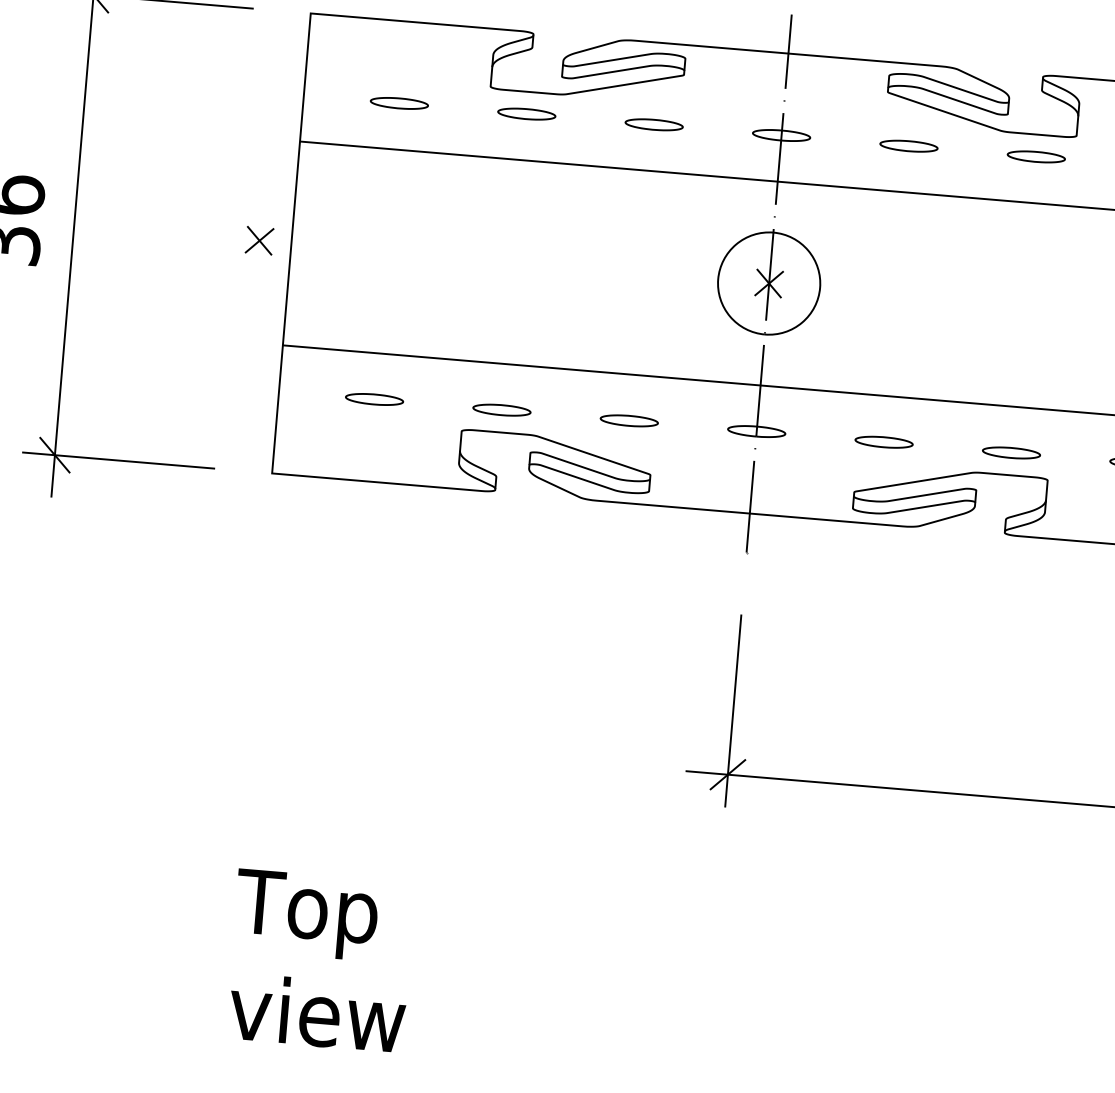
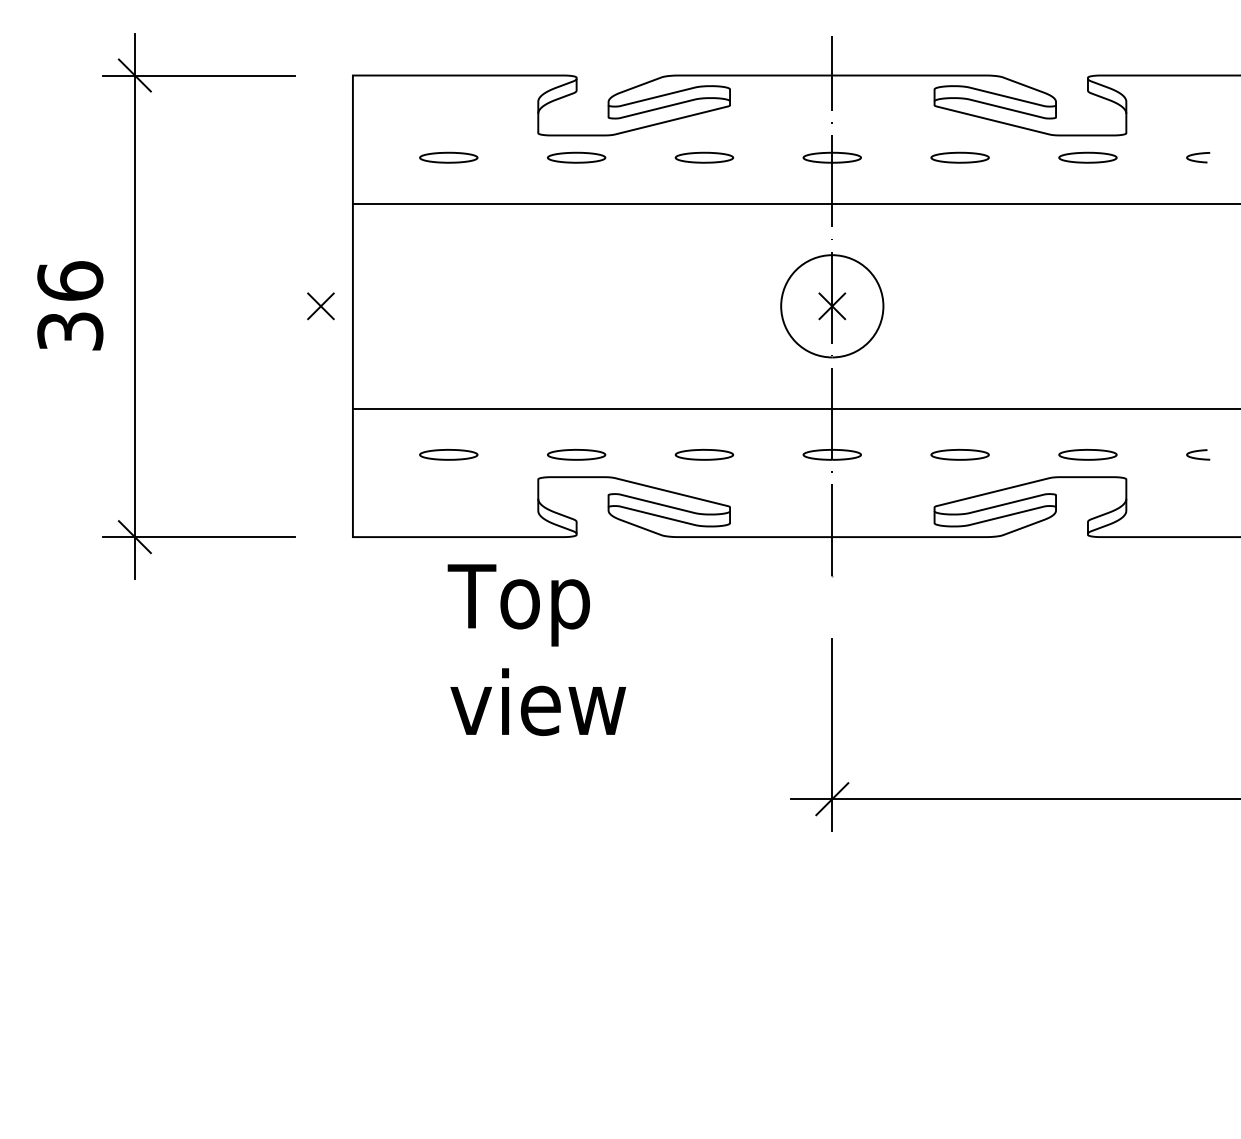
text: (320, 960) -> (536, 649), moved

